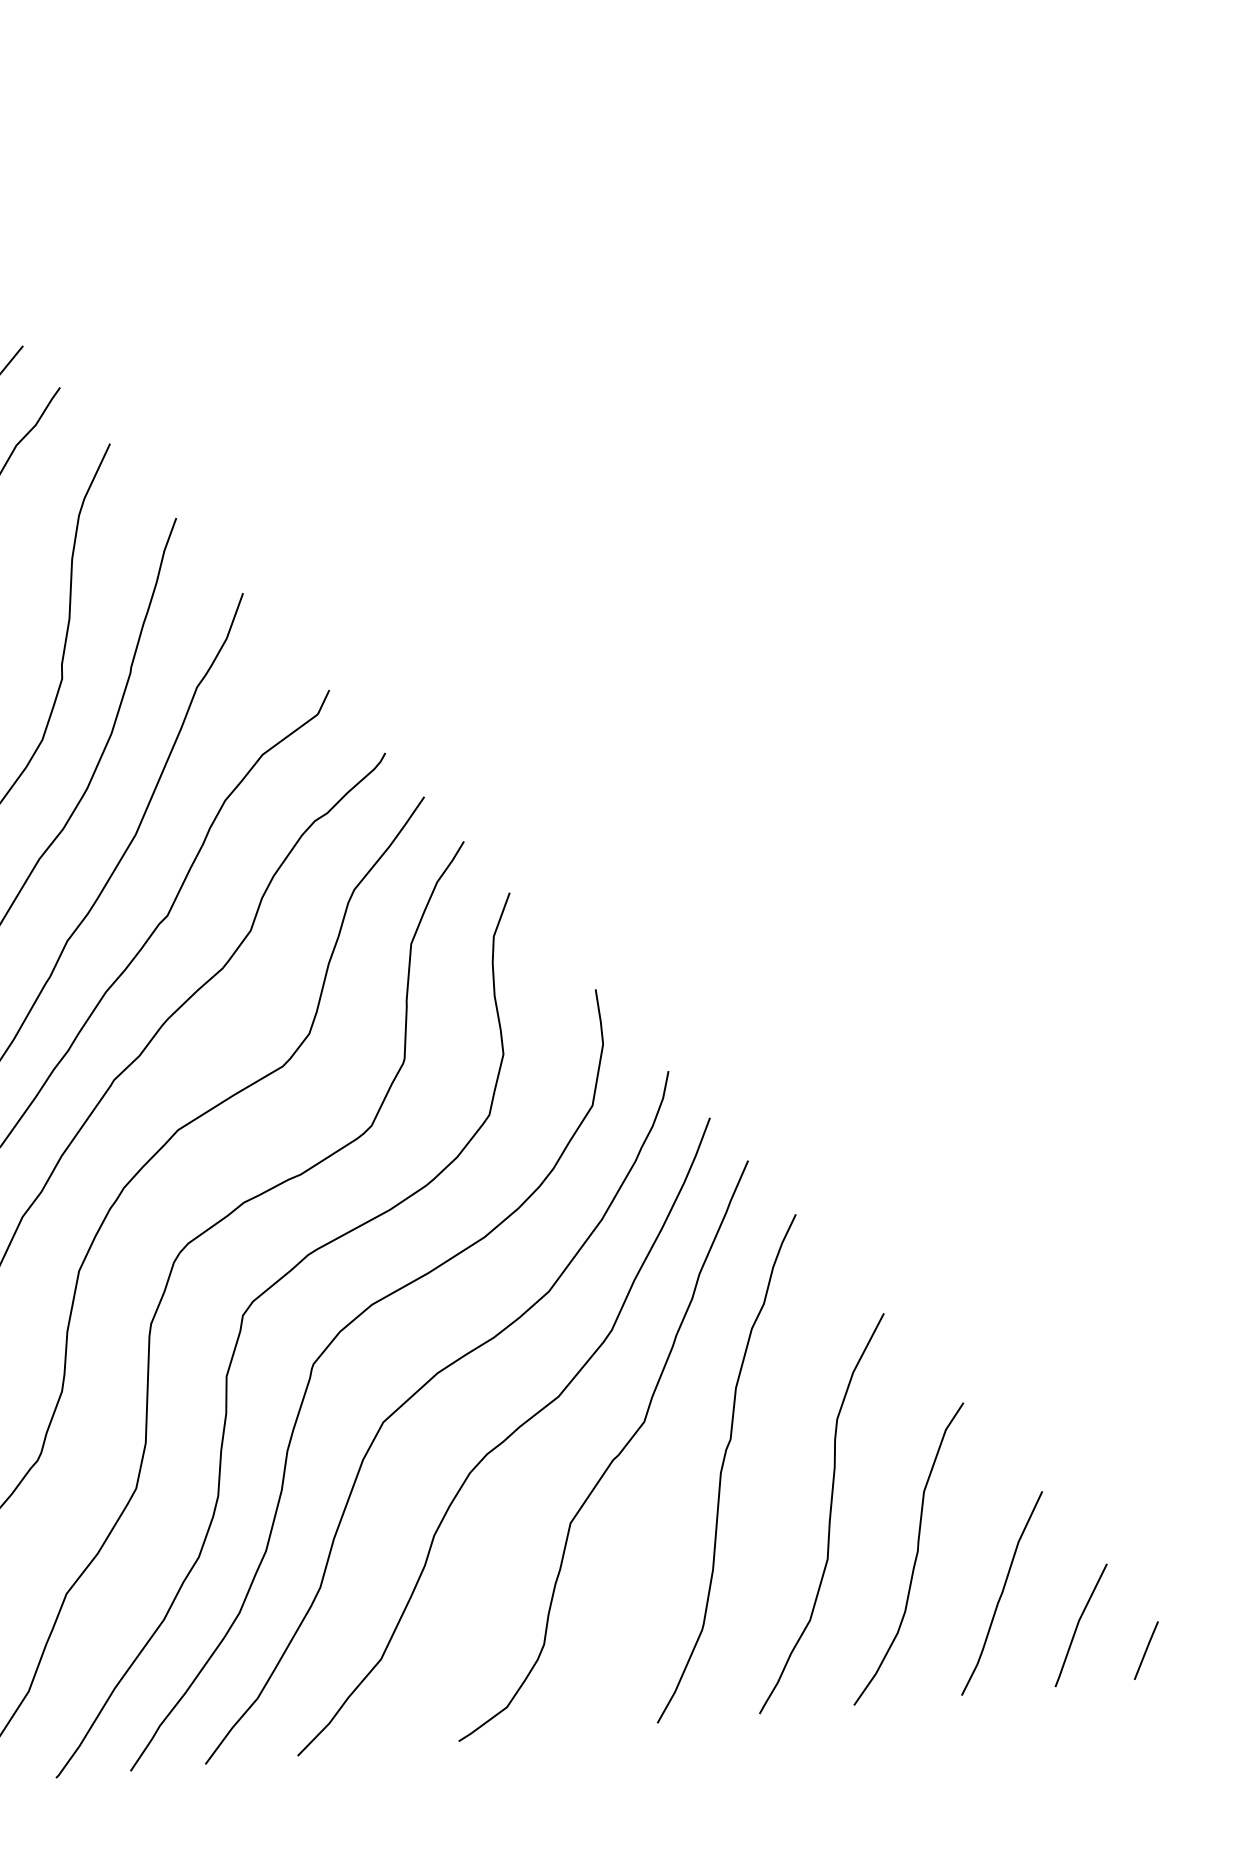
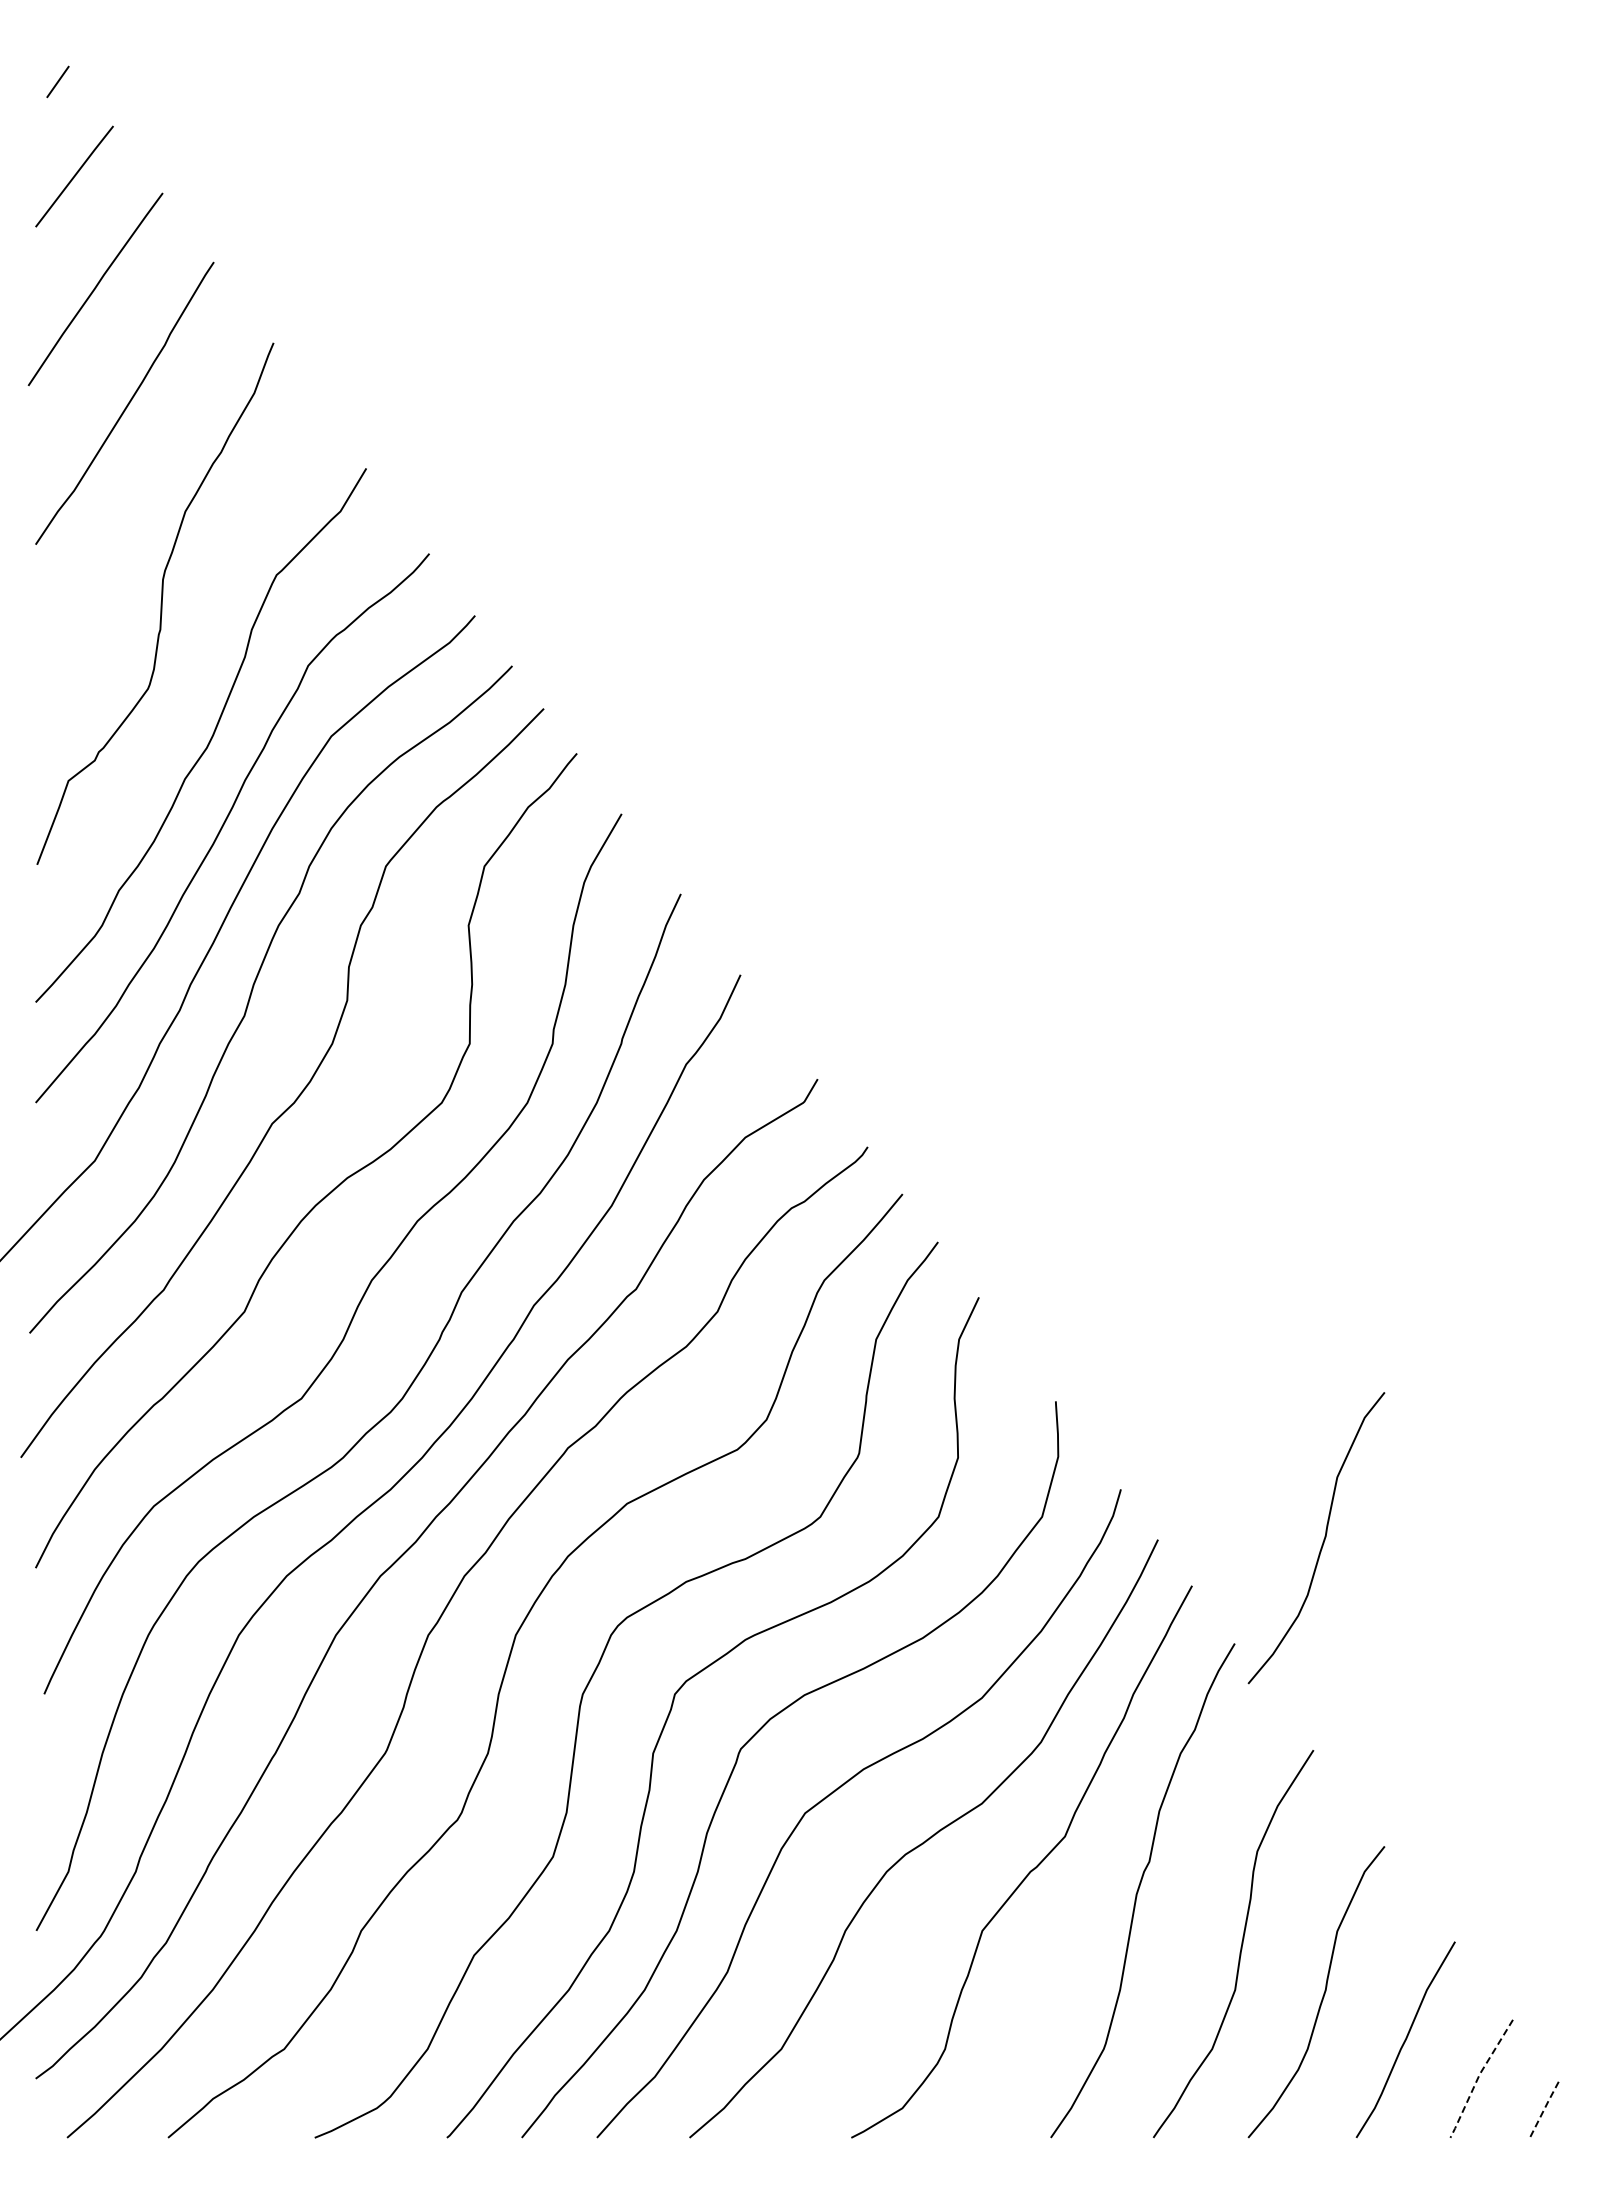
curve: (874, 1102) -> (1323, 1539), added
line: (1077, 1624) -> (1478, 2077), solid -> dashed
line: (1146, 1650) -> (1544, 2109), solid -> dashed

